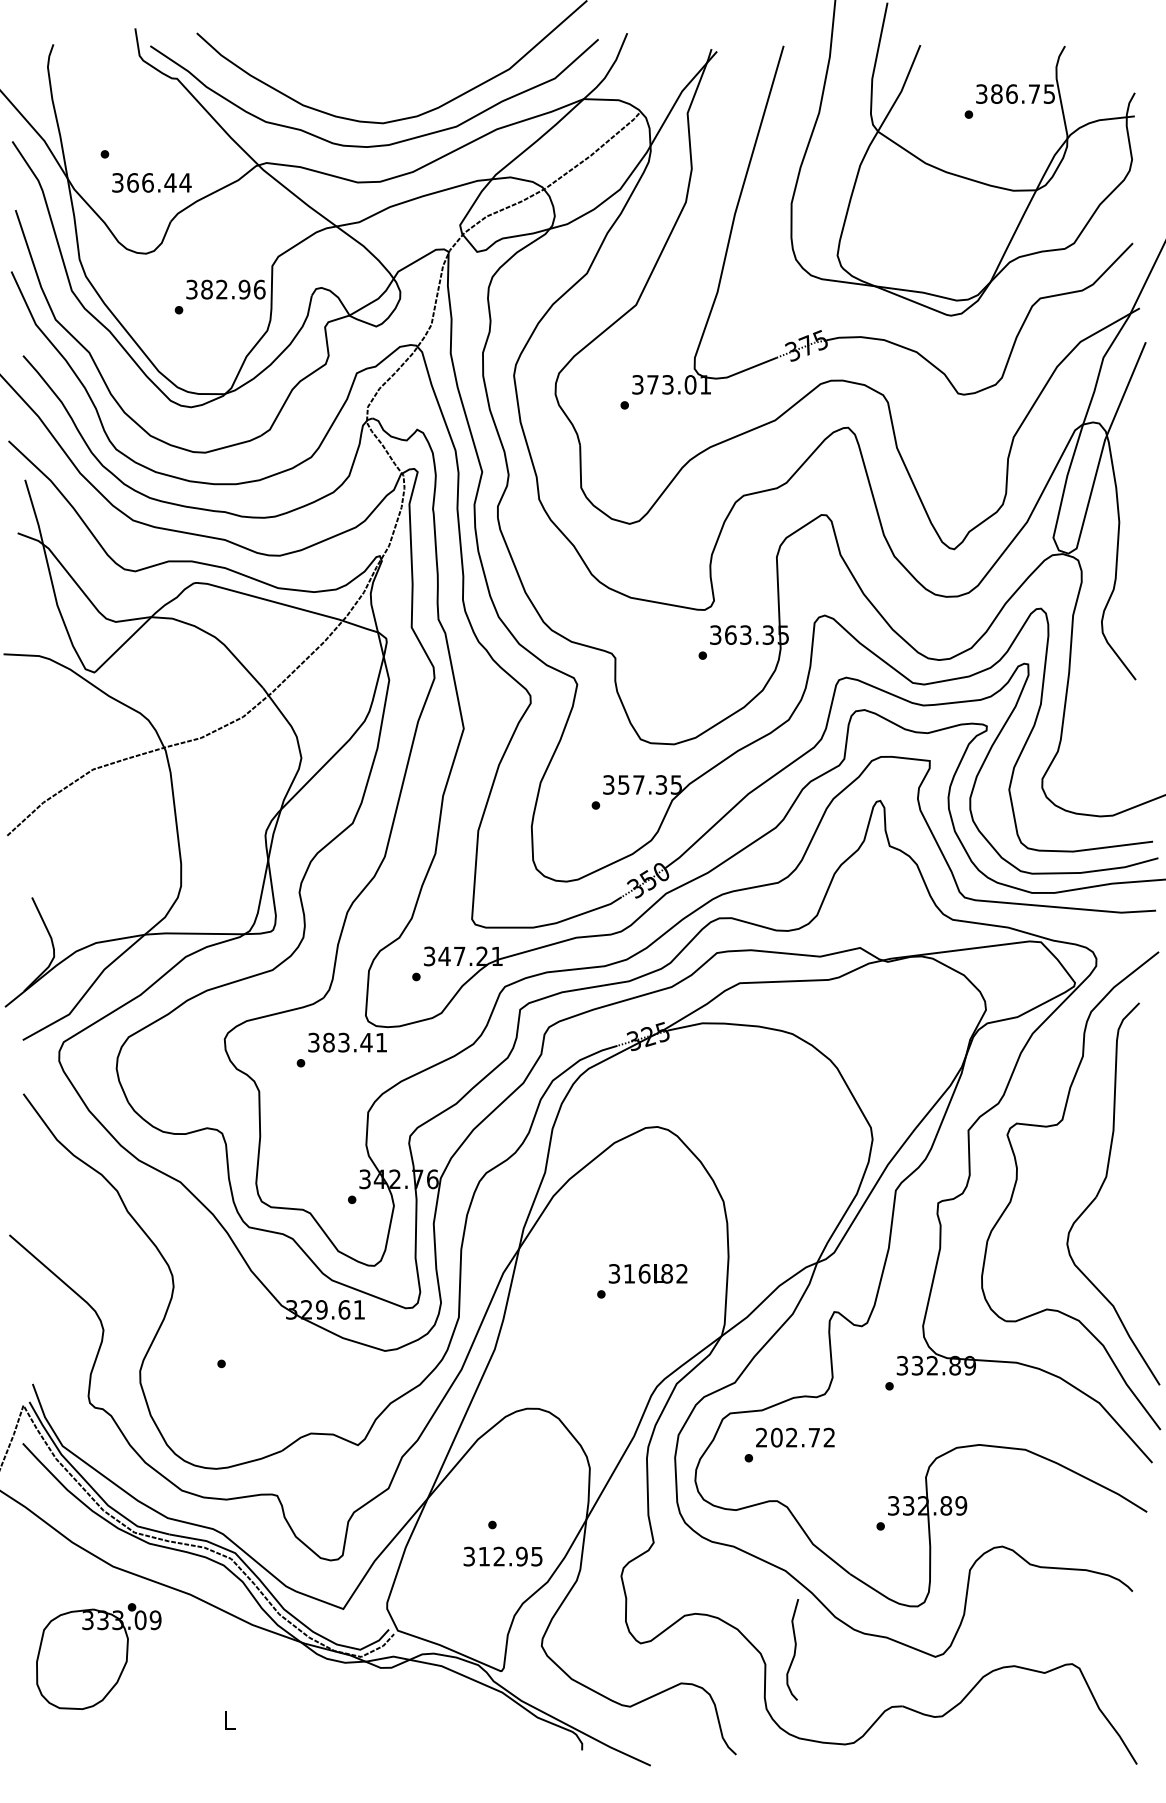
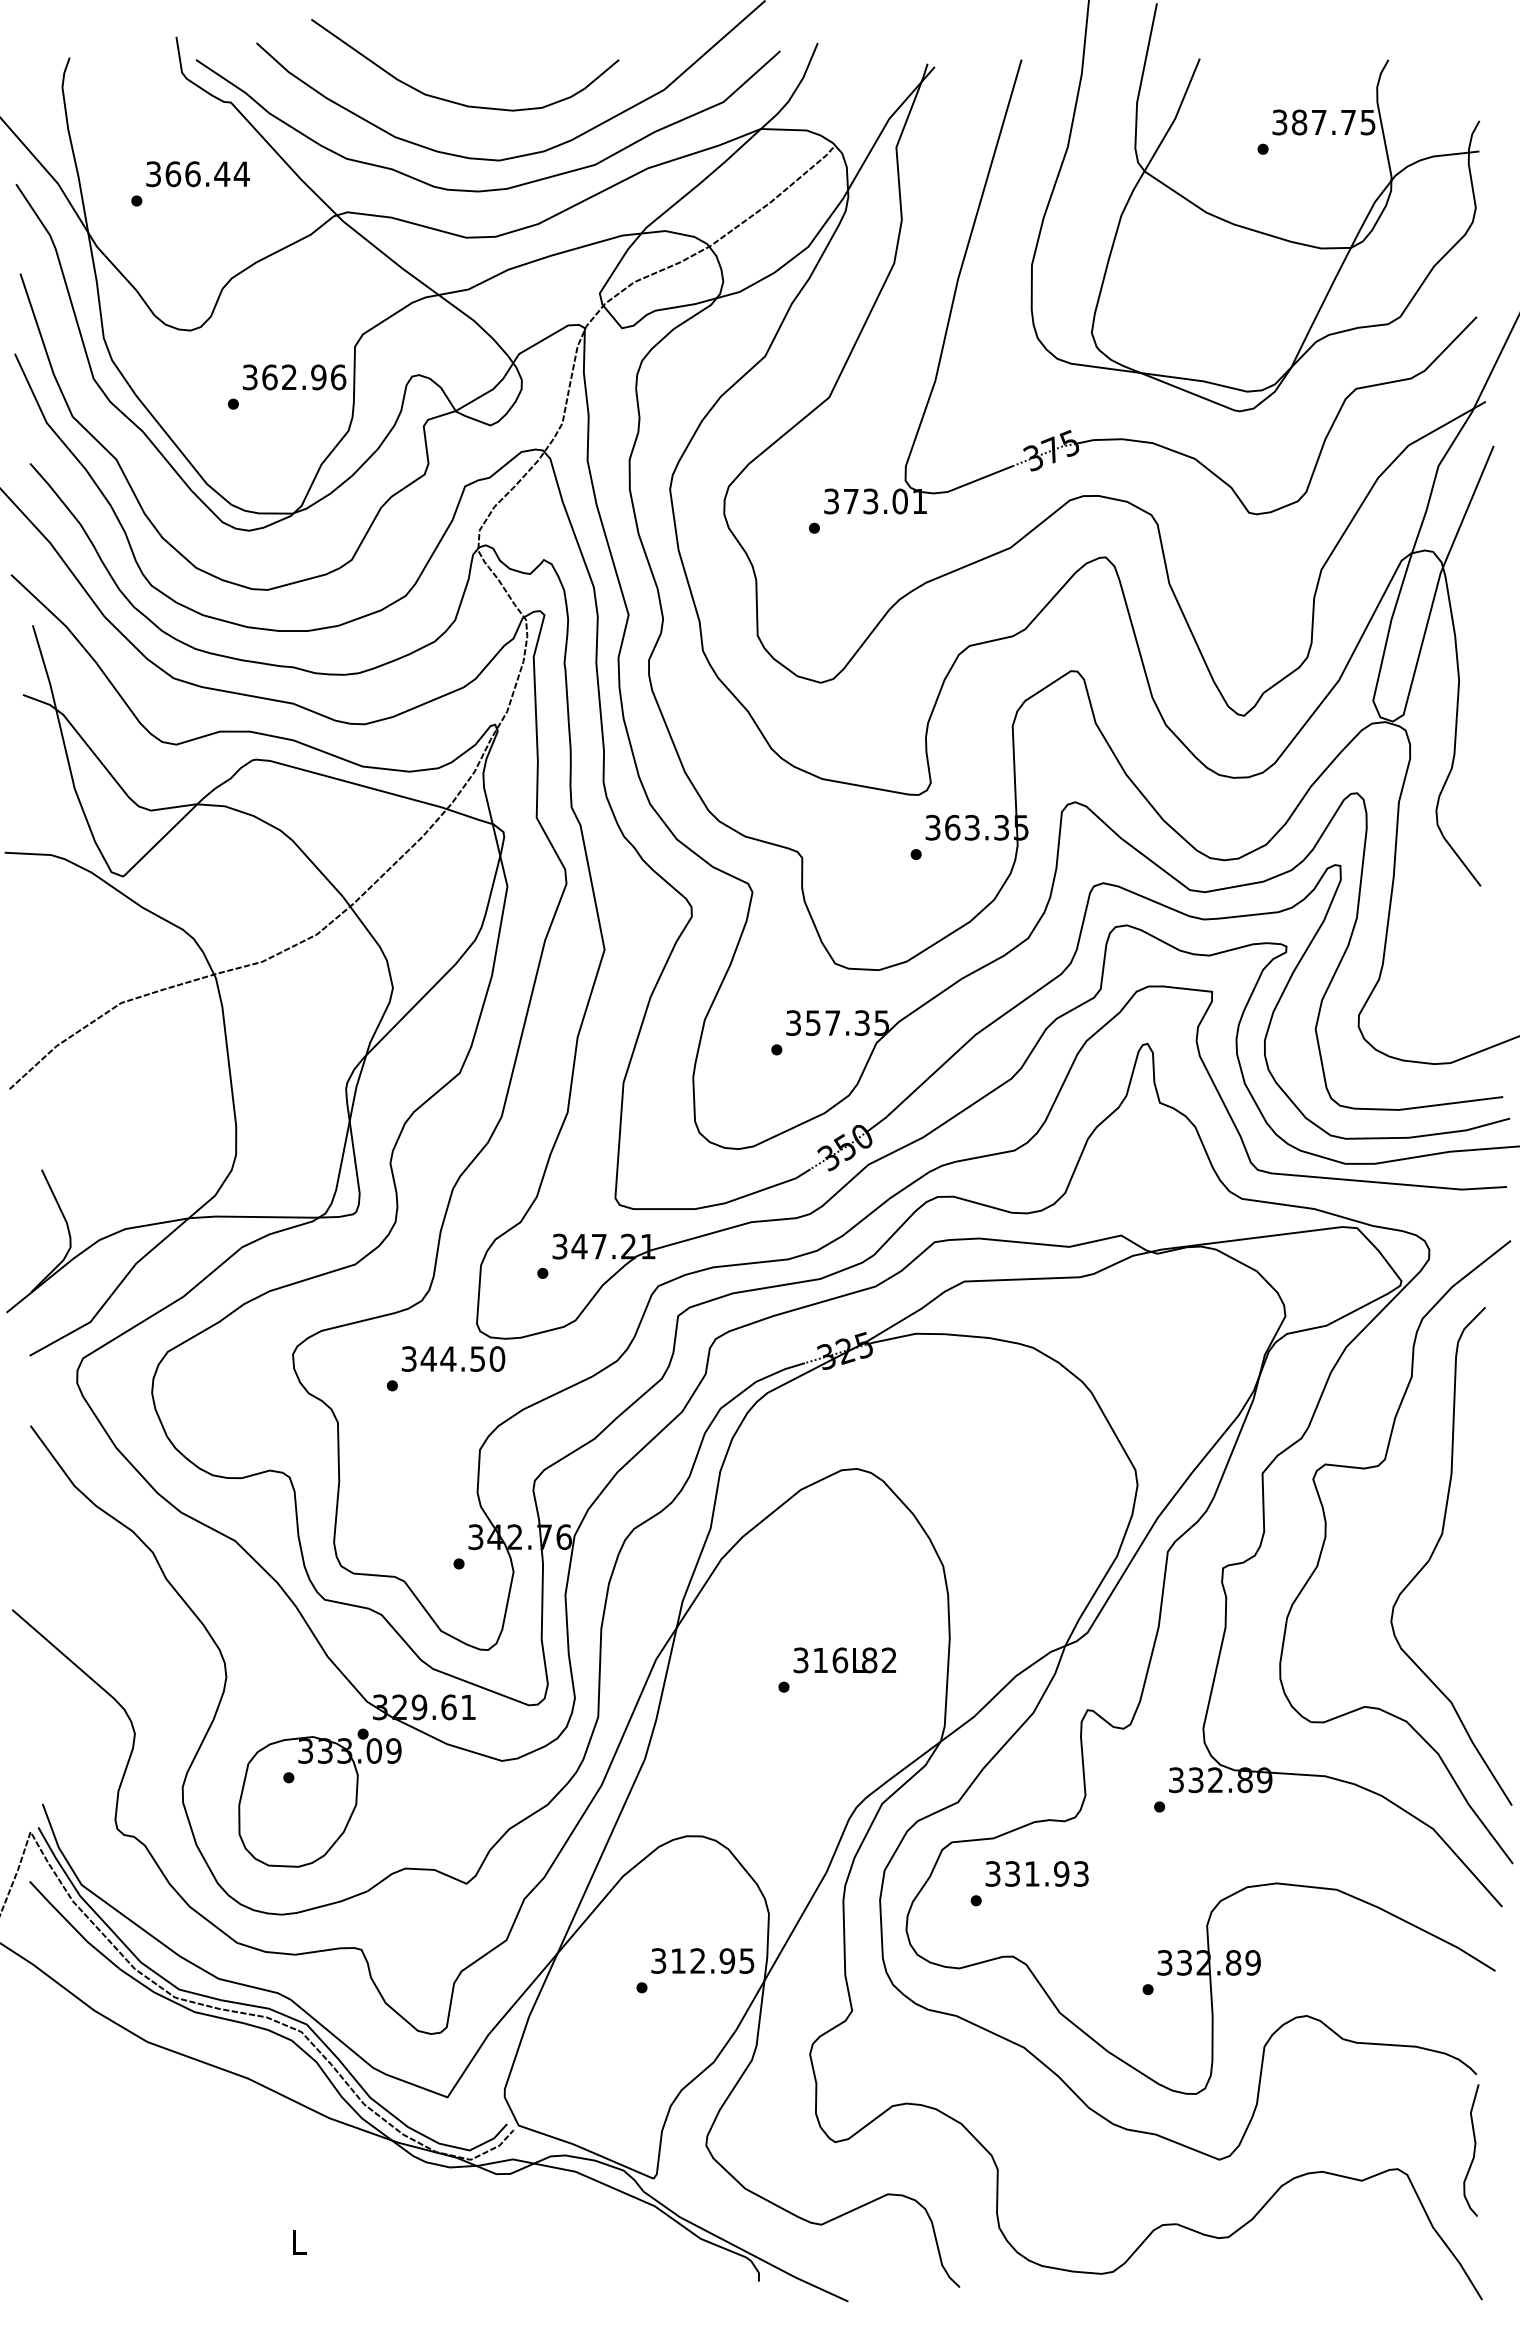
curve: (348, 78) -> (454, 101), added
text: (1011, 94) -> (1318, 122), 386.75 -> 387.75
text: (151, 183) -> (197, 174), moved
text: (206, 289) -> (269, 377), 382.96 -> 362.96
text: (354, 1042) -> (462, 1358), 383.41 -> 344.50
text: (795, 1437) -> (1036, 1873), 202.72 -> 331.93
text: (502, 1556) -> (702, 1960), moved
curve: (794, 1649) -> (1473, 2150), moved
part: (98, 1655) -> (319, 1797), moved

